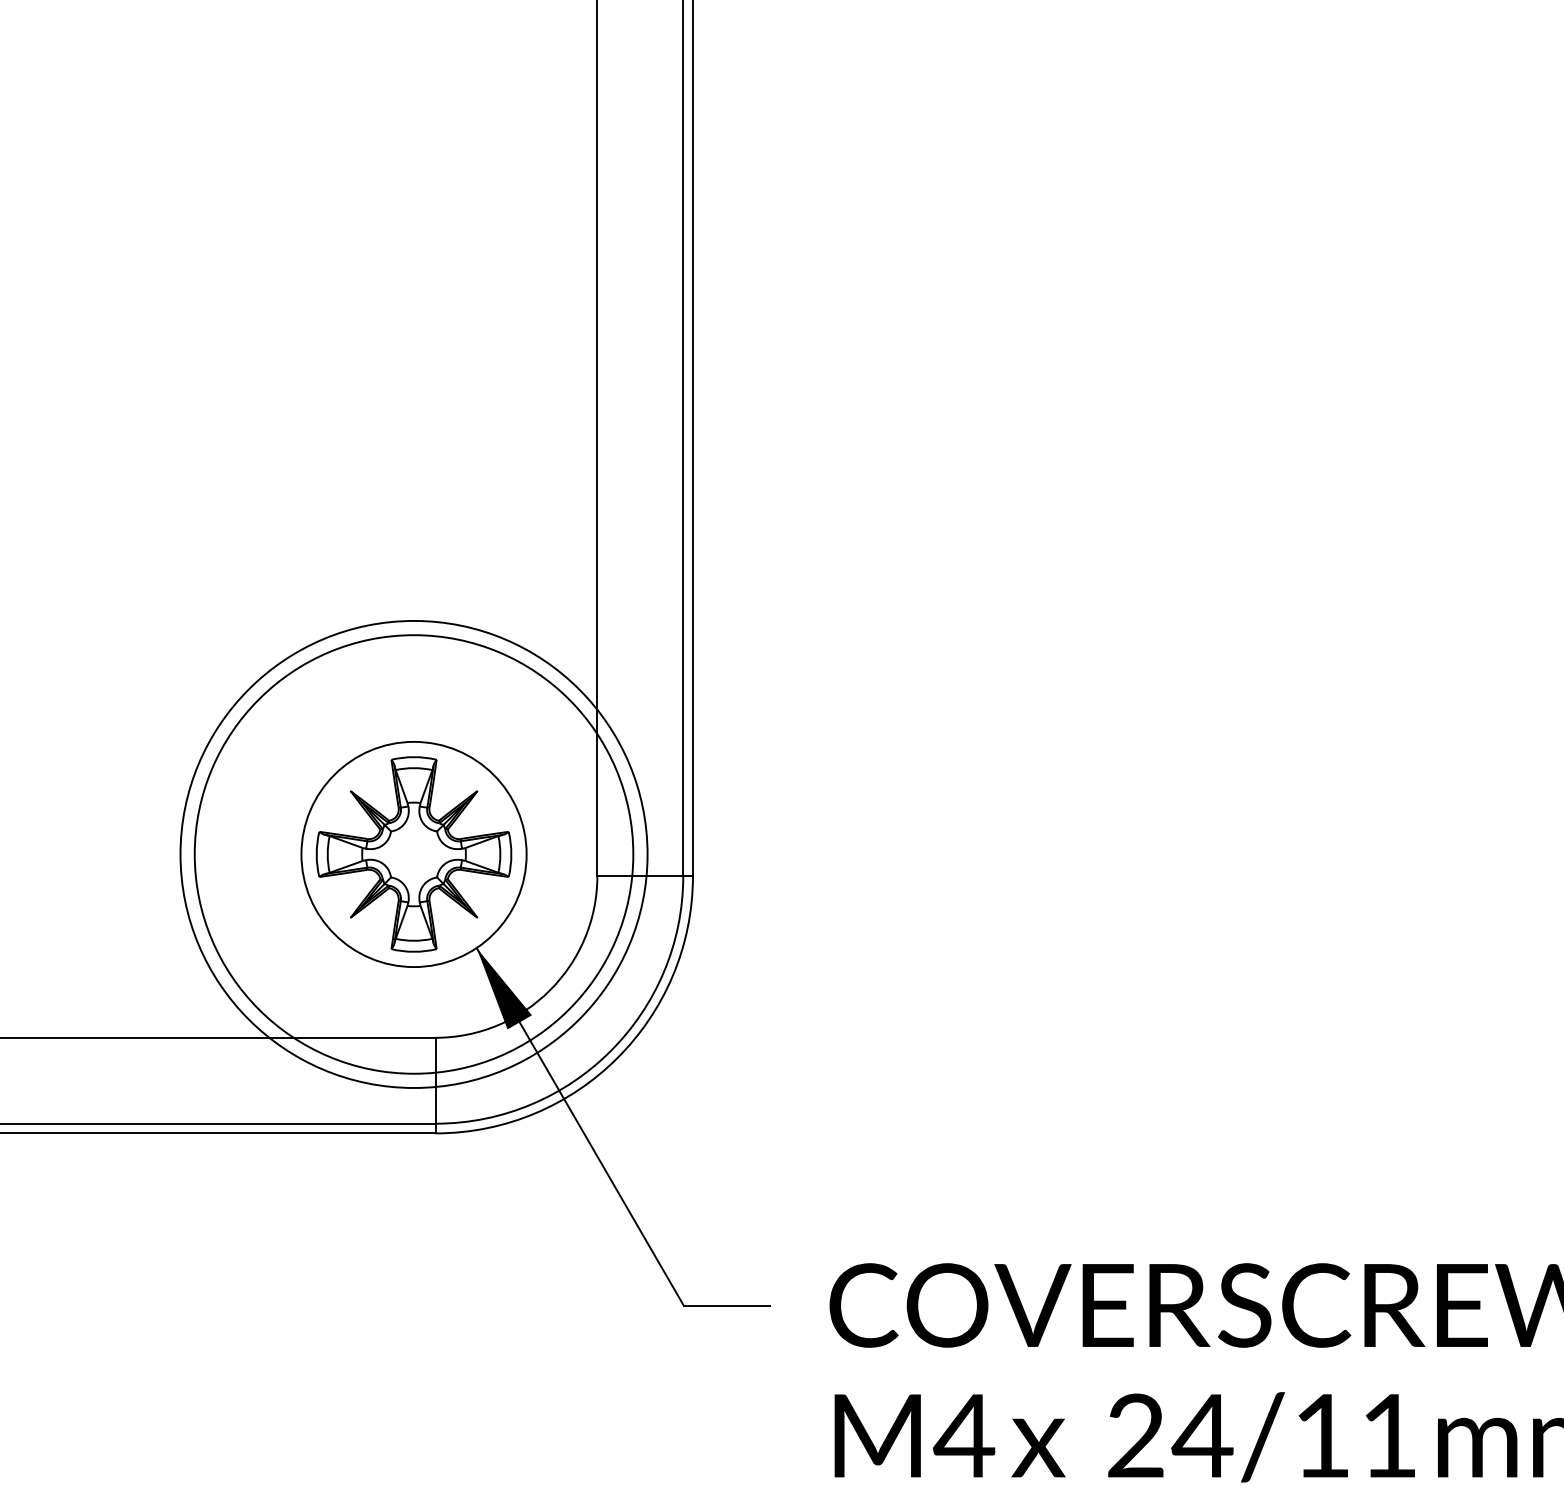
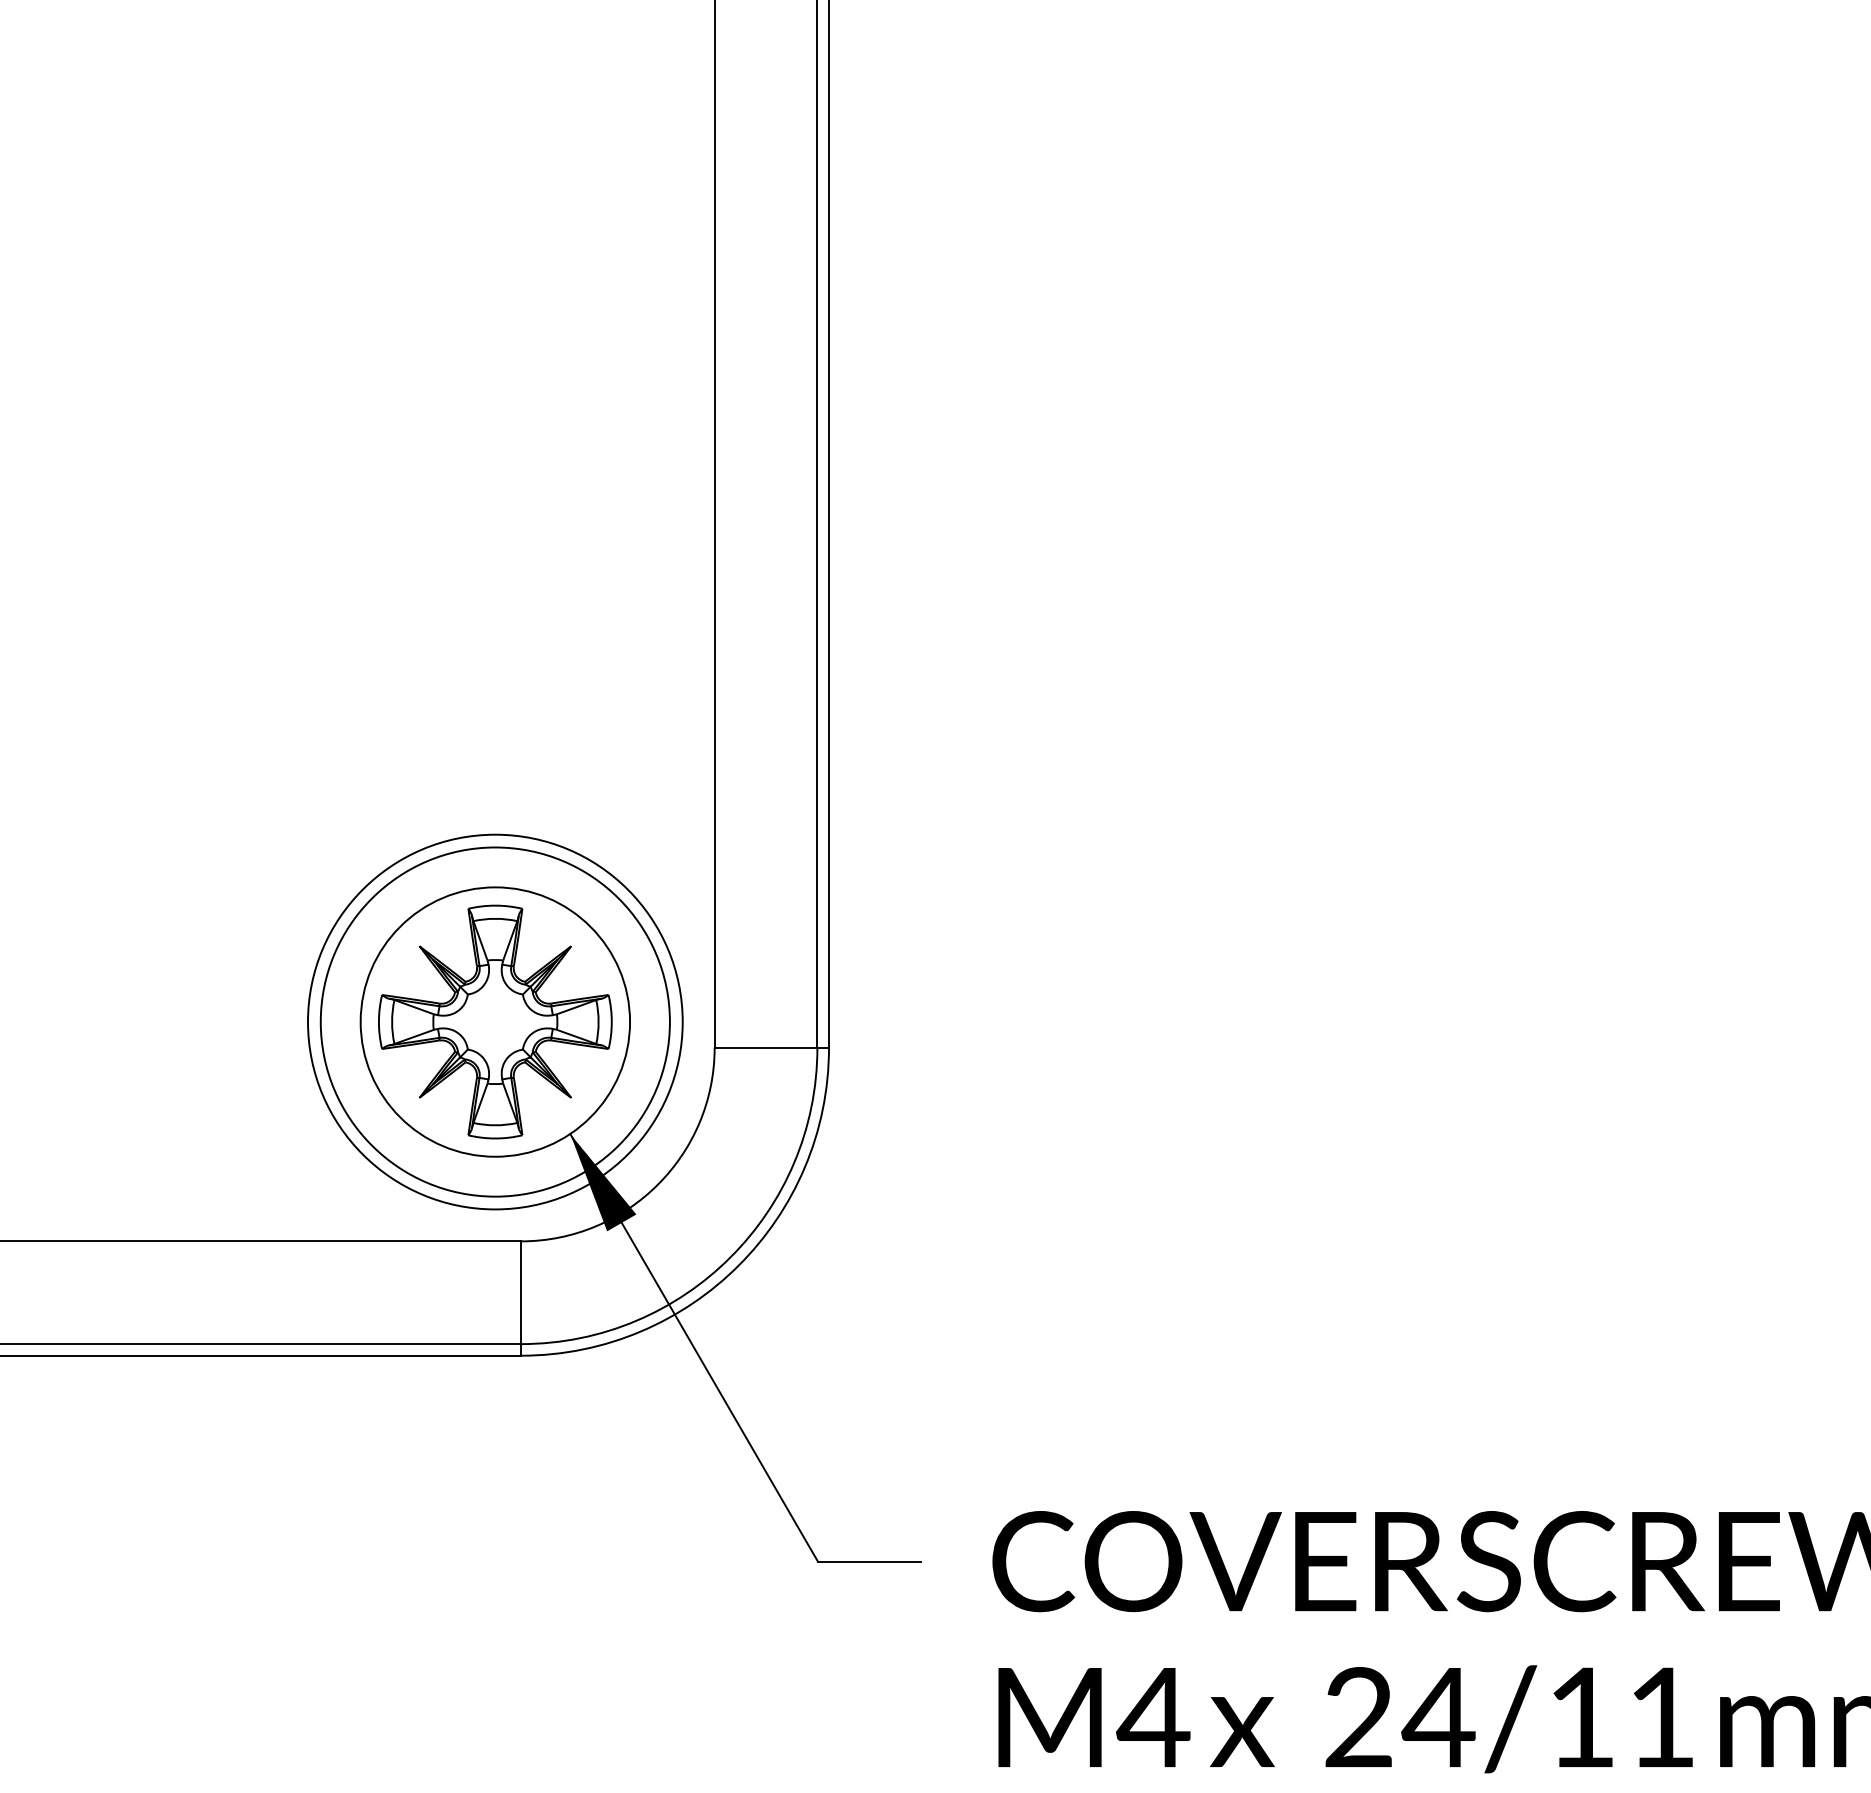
circle: (413, 854) -> (494, 1021), size x0.62
circle: (414, 854) -> (495, 1021), size x0.71

